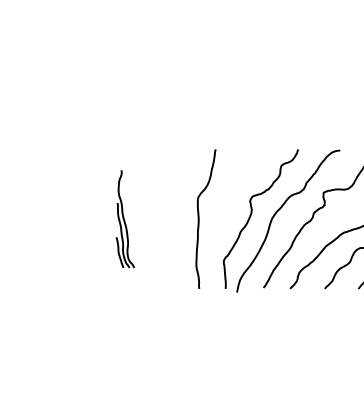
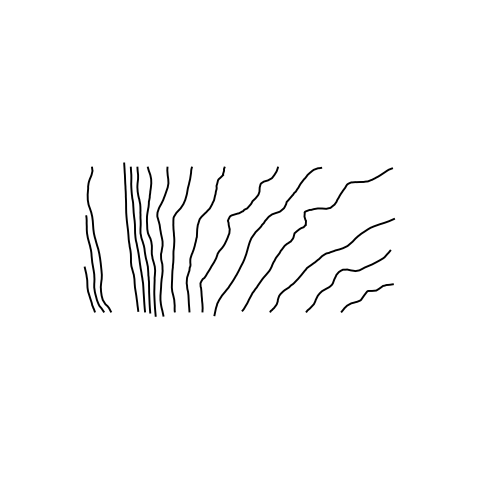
part: (125, 219) -> (97, 239), size x1.43
part: (172, 219) -> (146, 239), added
curve: (220, 219) -> (197, 239), added

